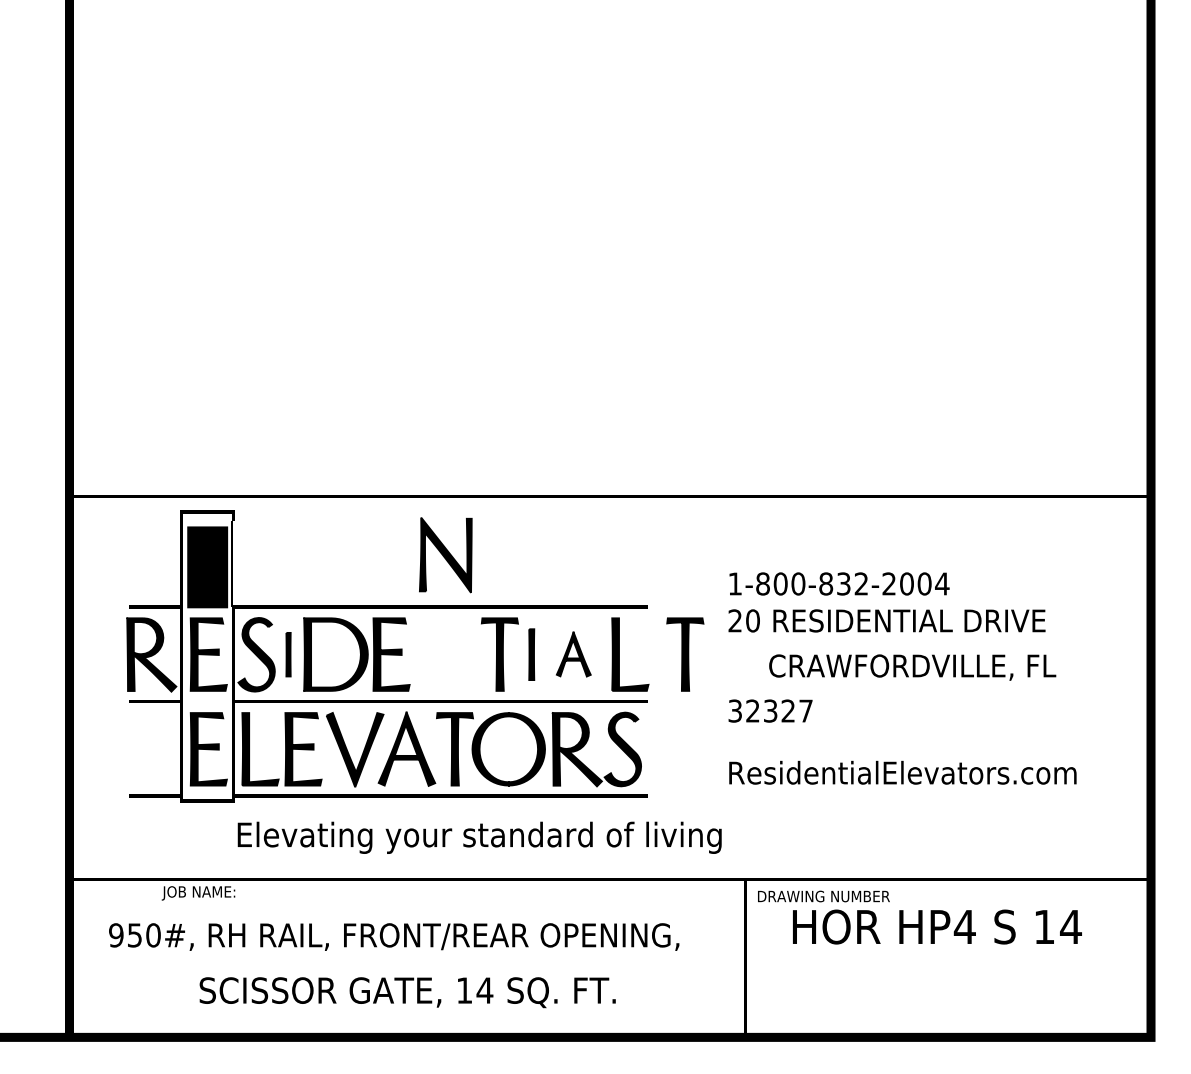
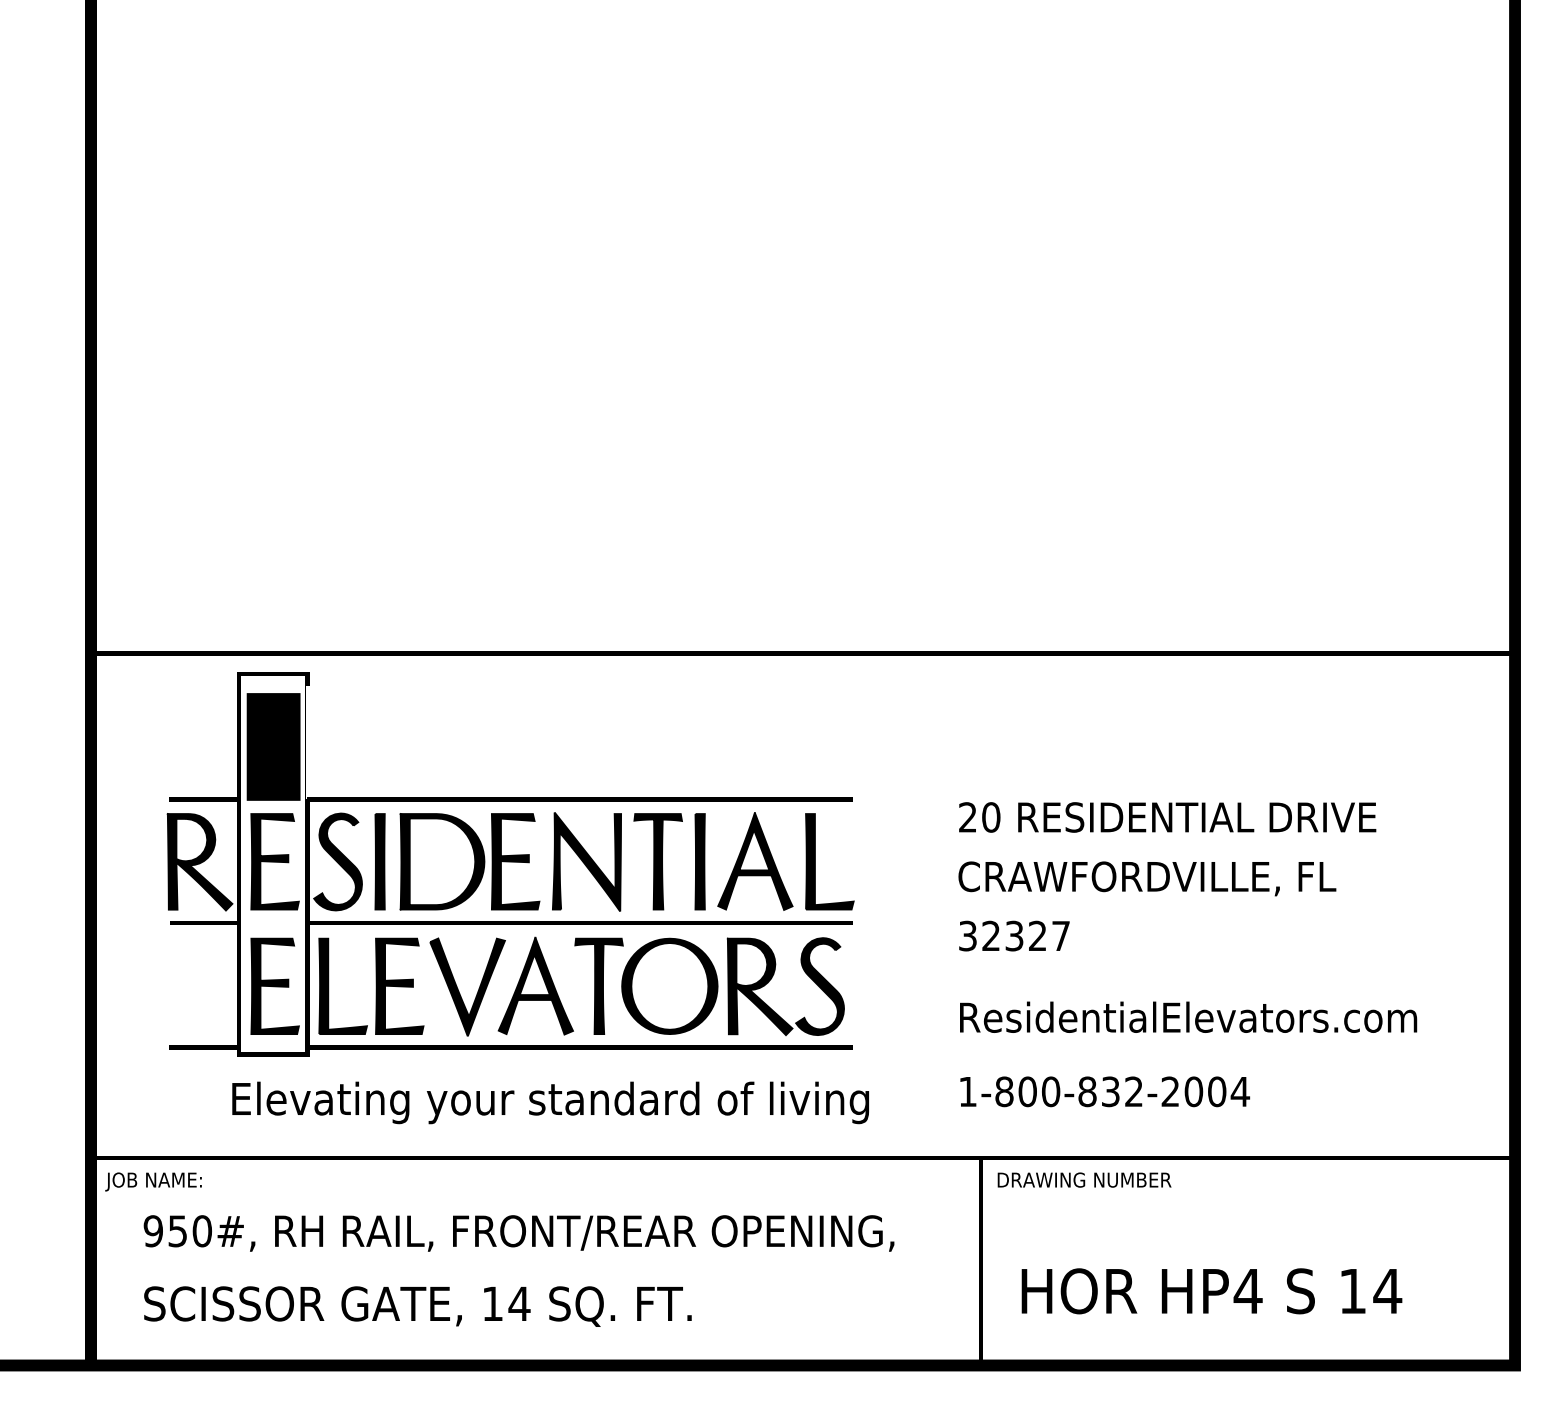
part: (445, 554) -> (586, 861), moved
text: (839, 583) -> (1105, 1091), moved
part: (288, 654) -> (379, 861), size x1.67
part: (531, 654) -> (699, 861), size x1.43
part: (573, 654) -> (755, 861), size x1.67
part: (684, 654) -> (901, 861), removed
text: (912, 667) -> (1147, 878), moved
text: (479, 837) -> (550, 1102), moved
text: (198, 893) -> (153, 1181), moved
text: (937, 927) -> (1211, 1291), moved
text: (407, 992) -> (417, 1306), moved

